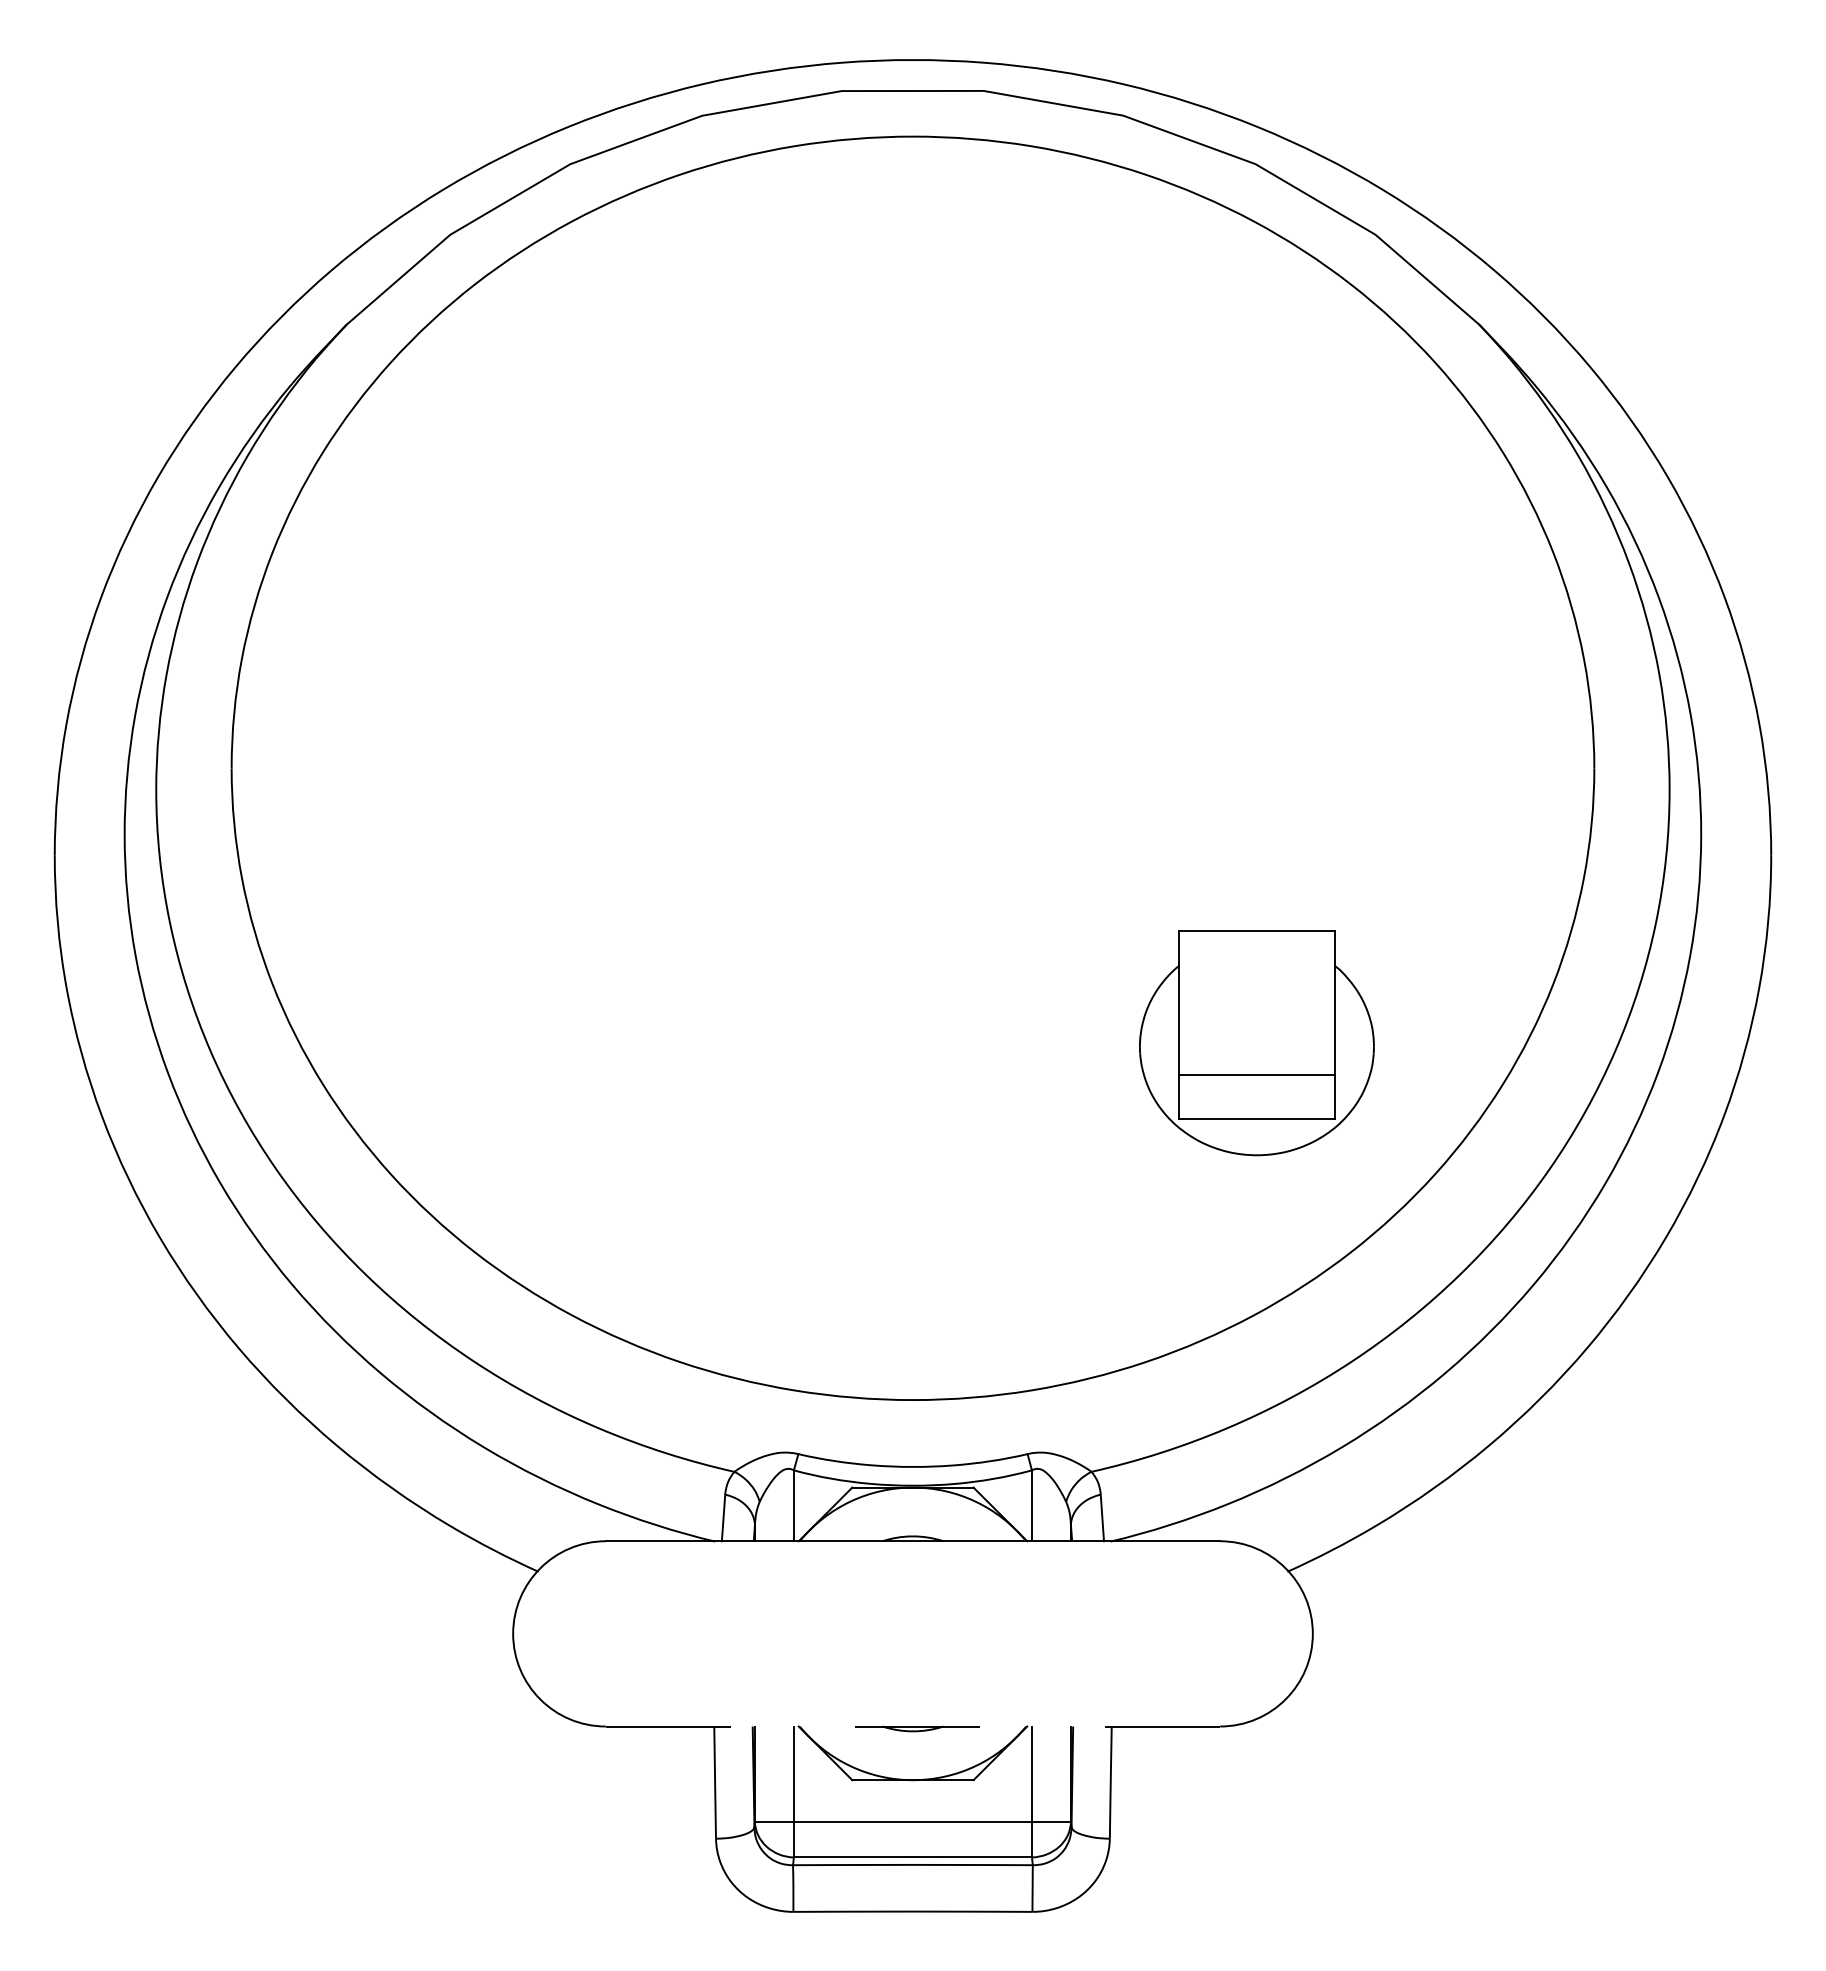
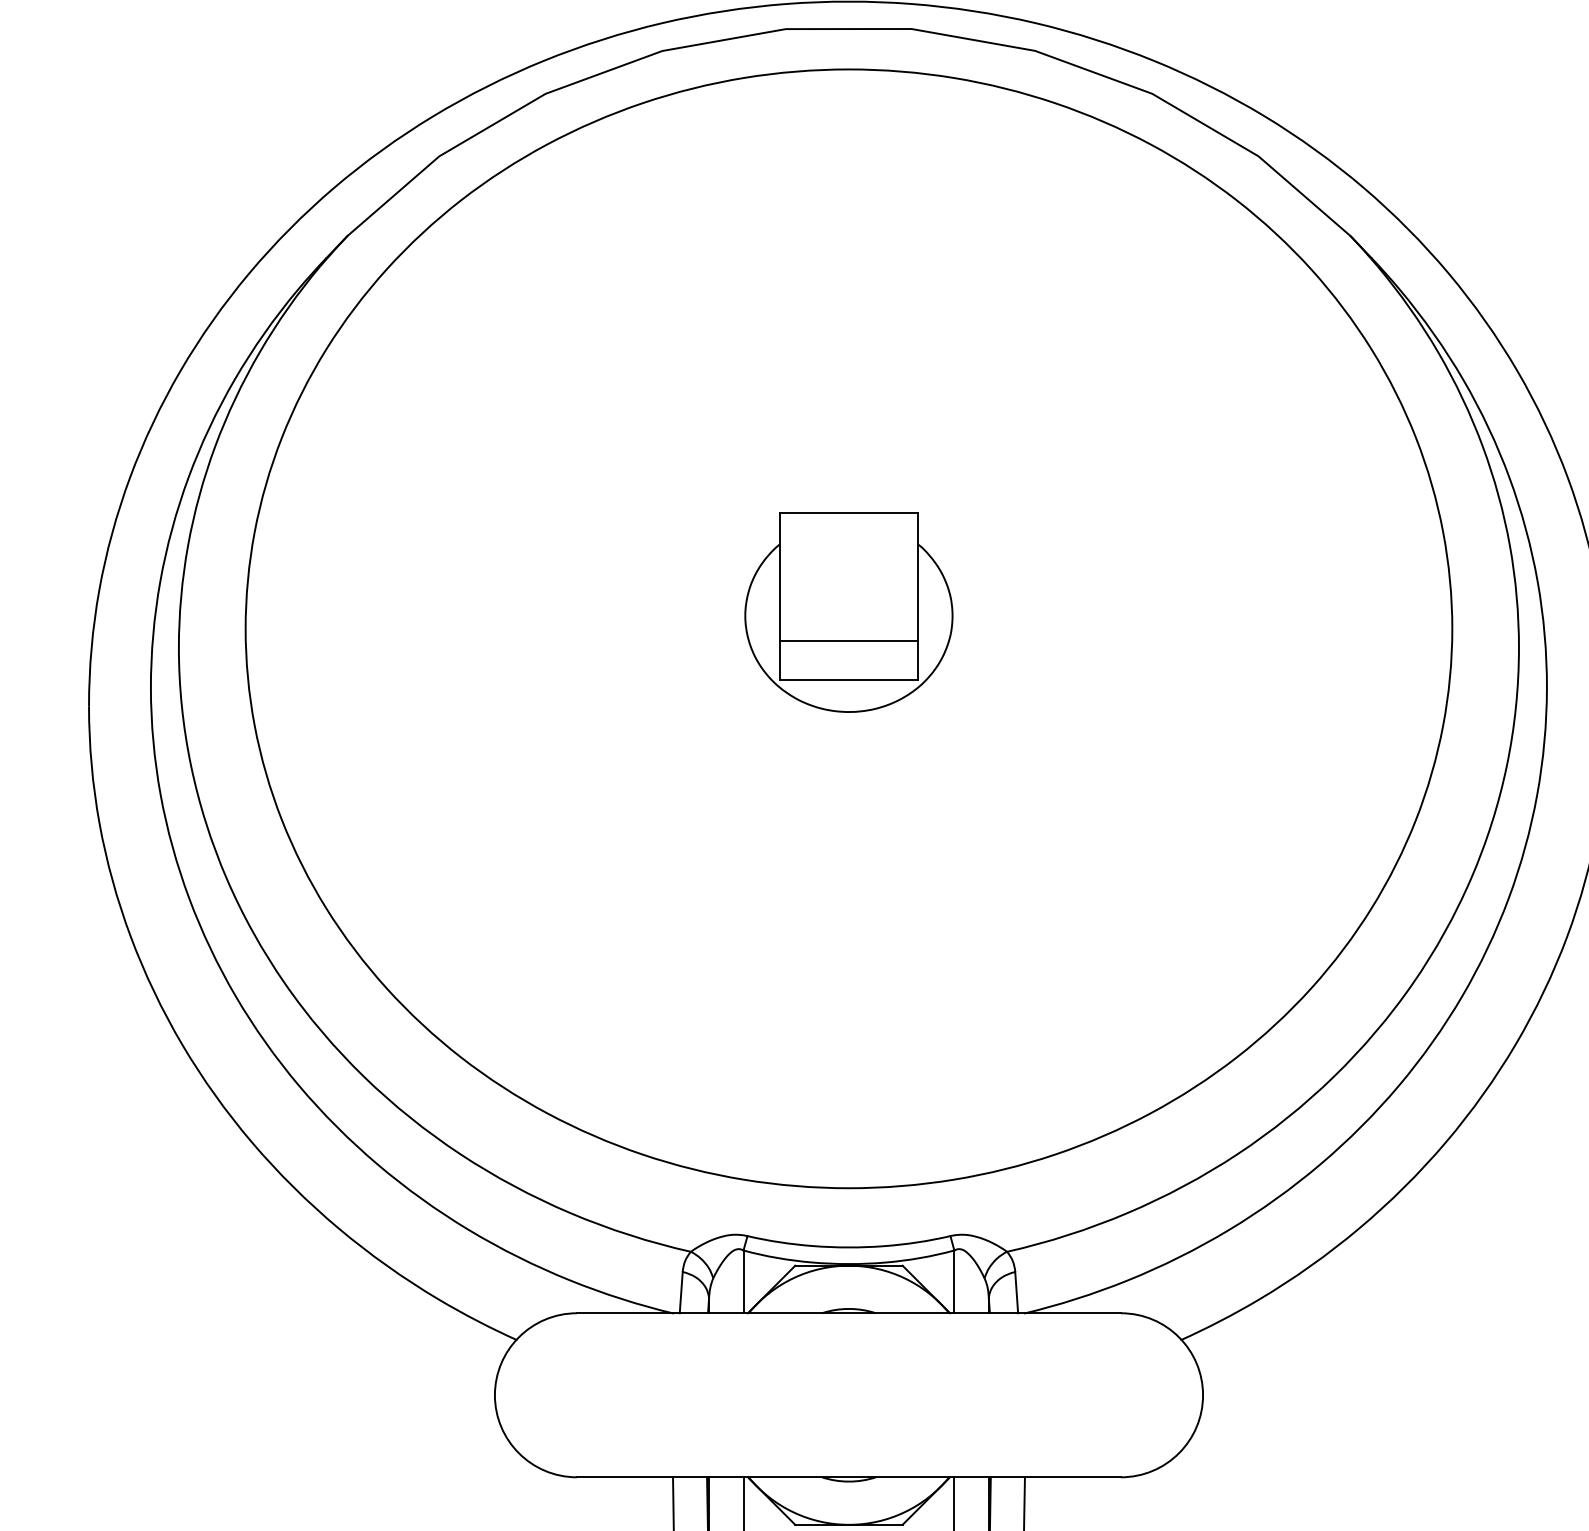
part: (1256, 1043) -> (848, 613), moved
line: (913, 1726) -> (849, 1477), dashed -> solid

